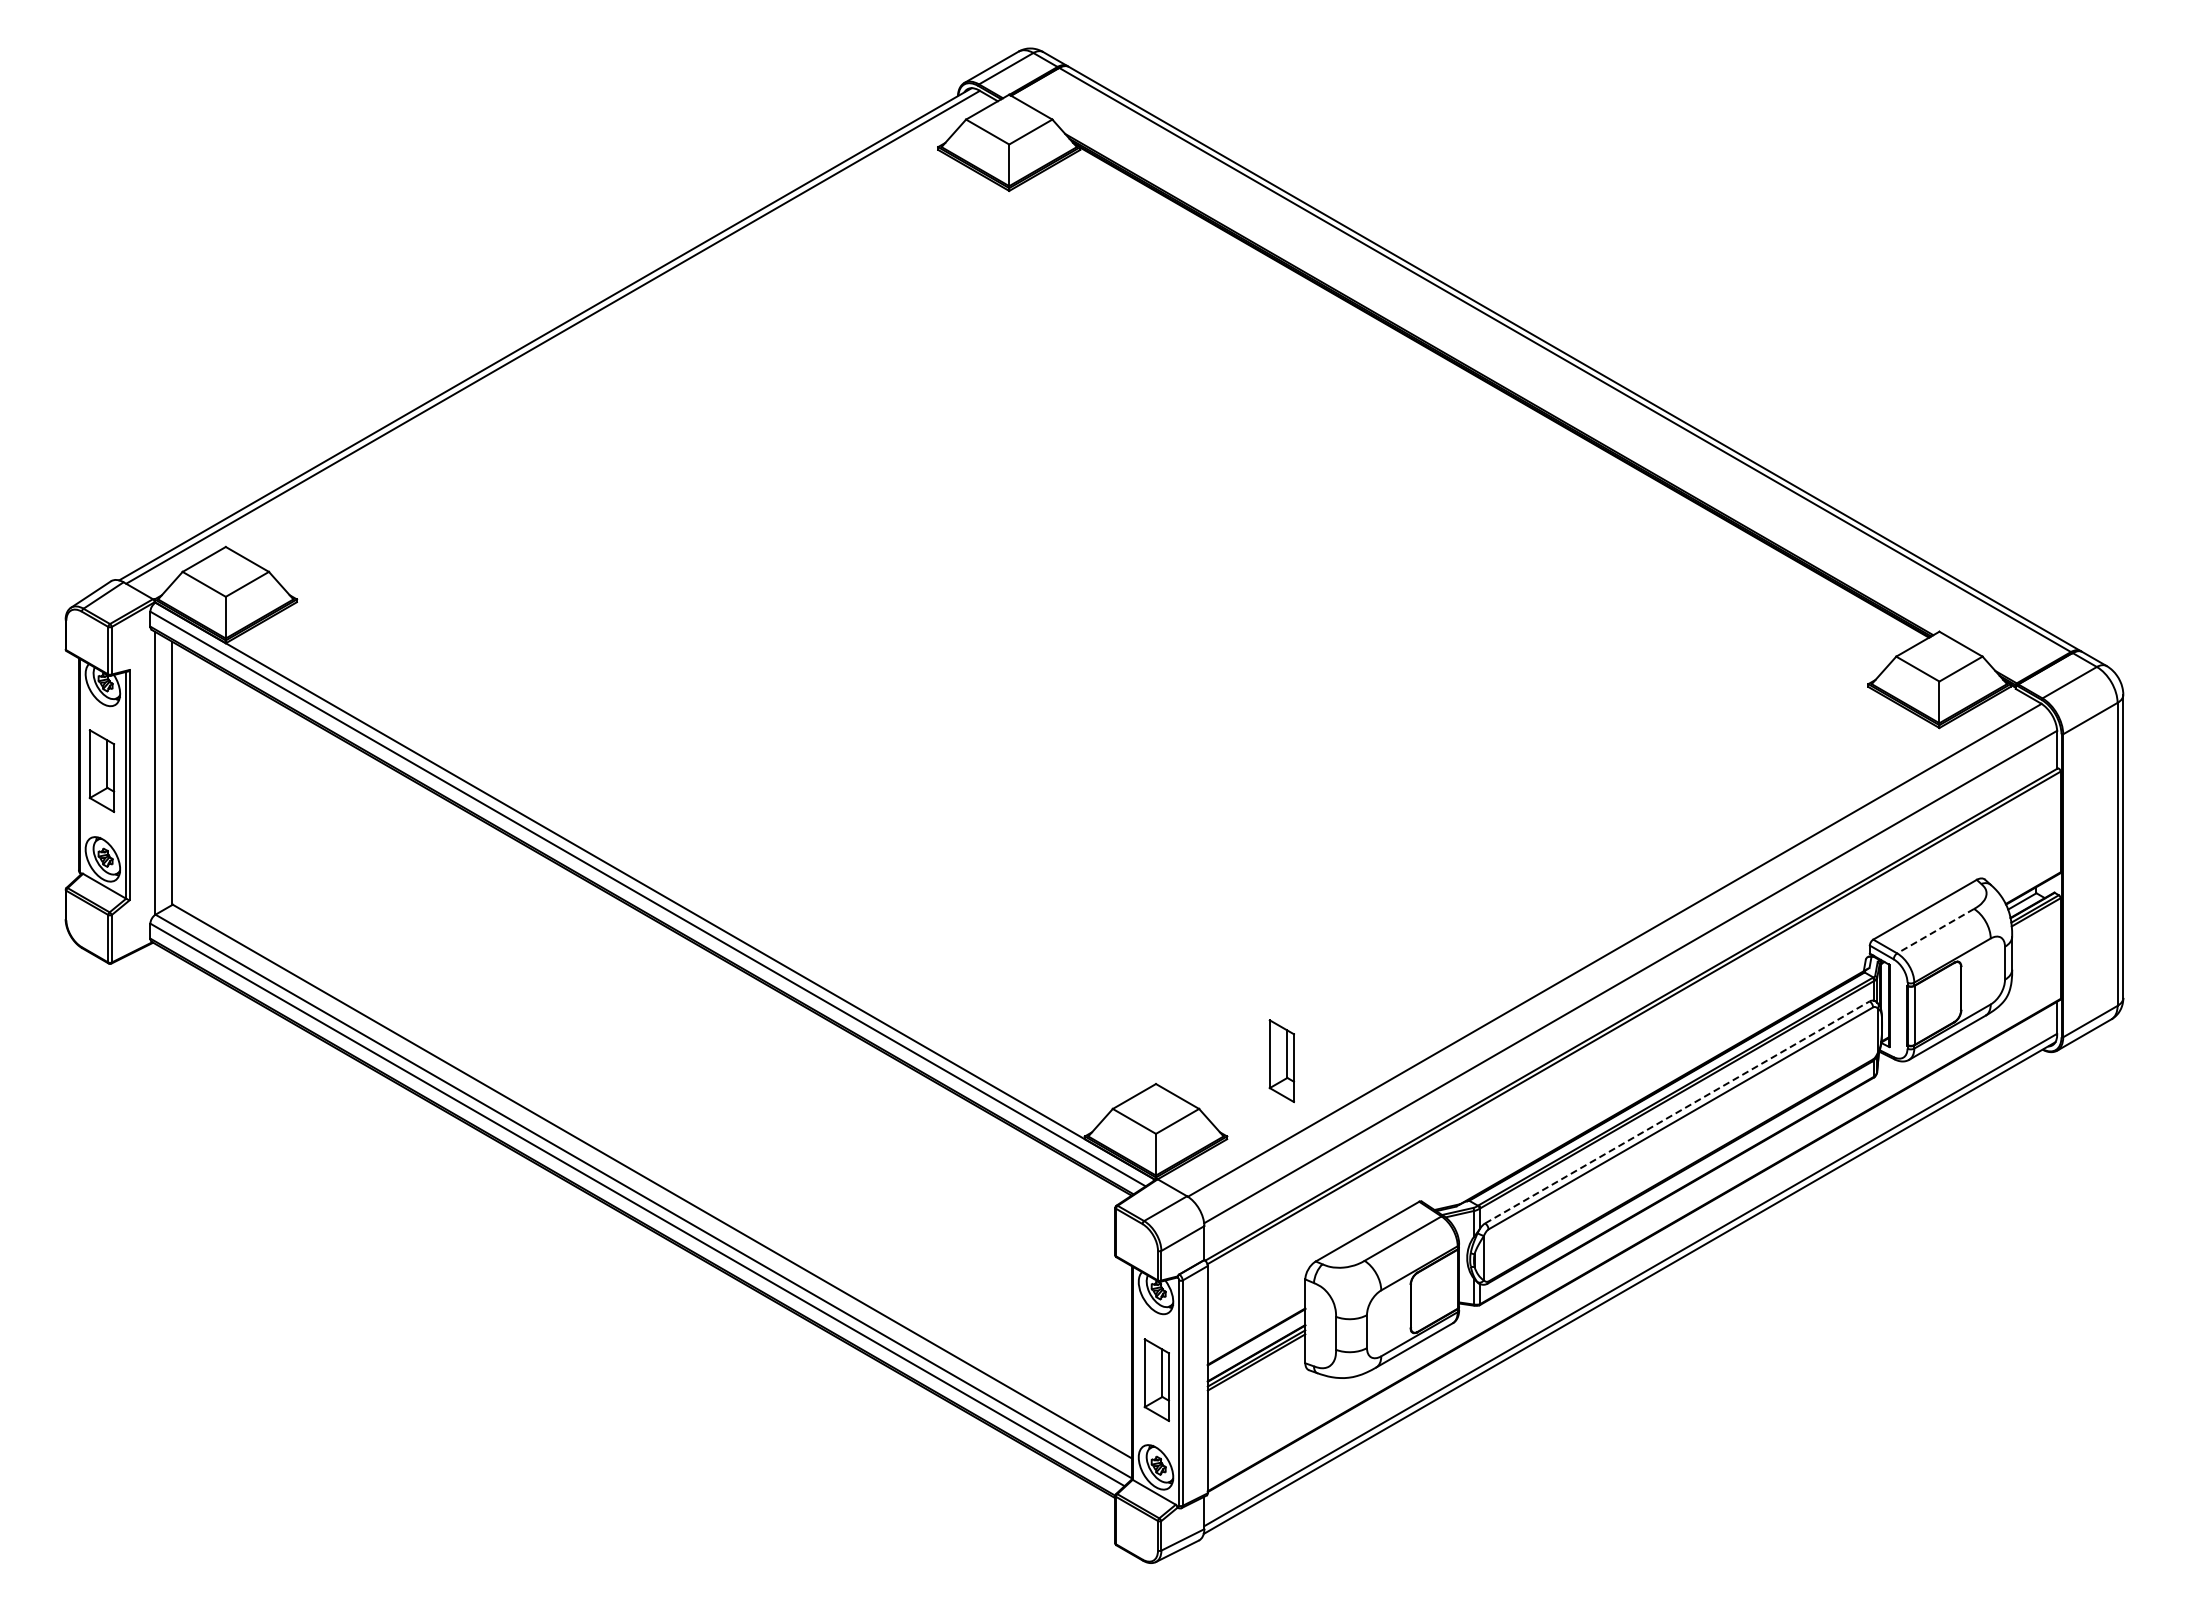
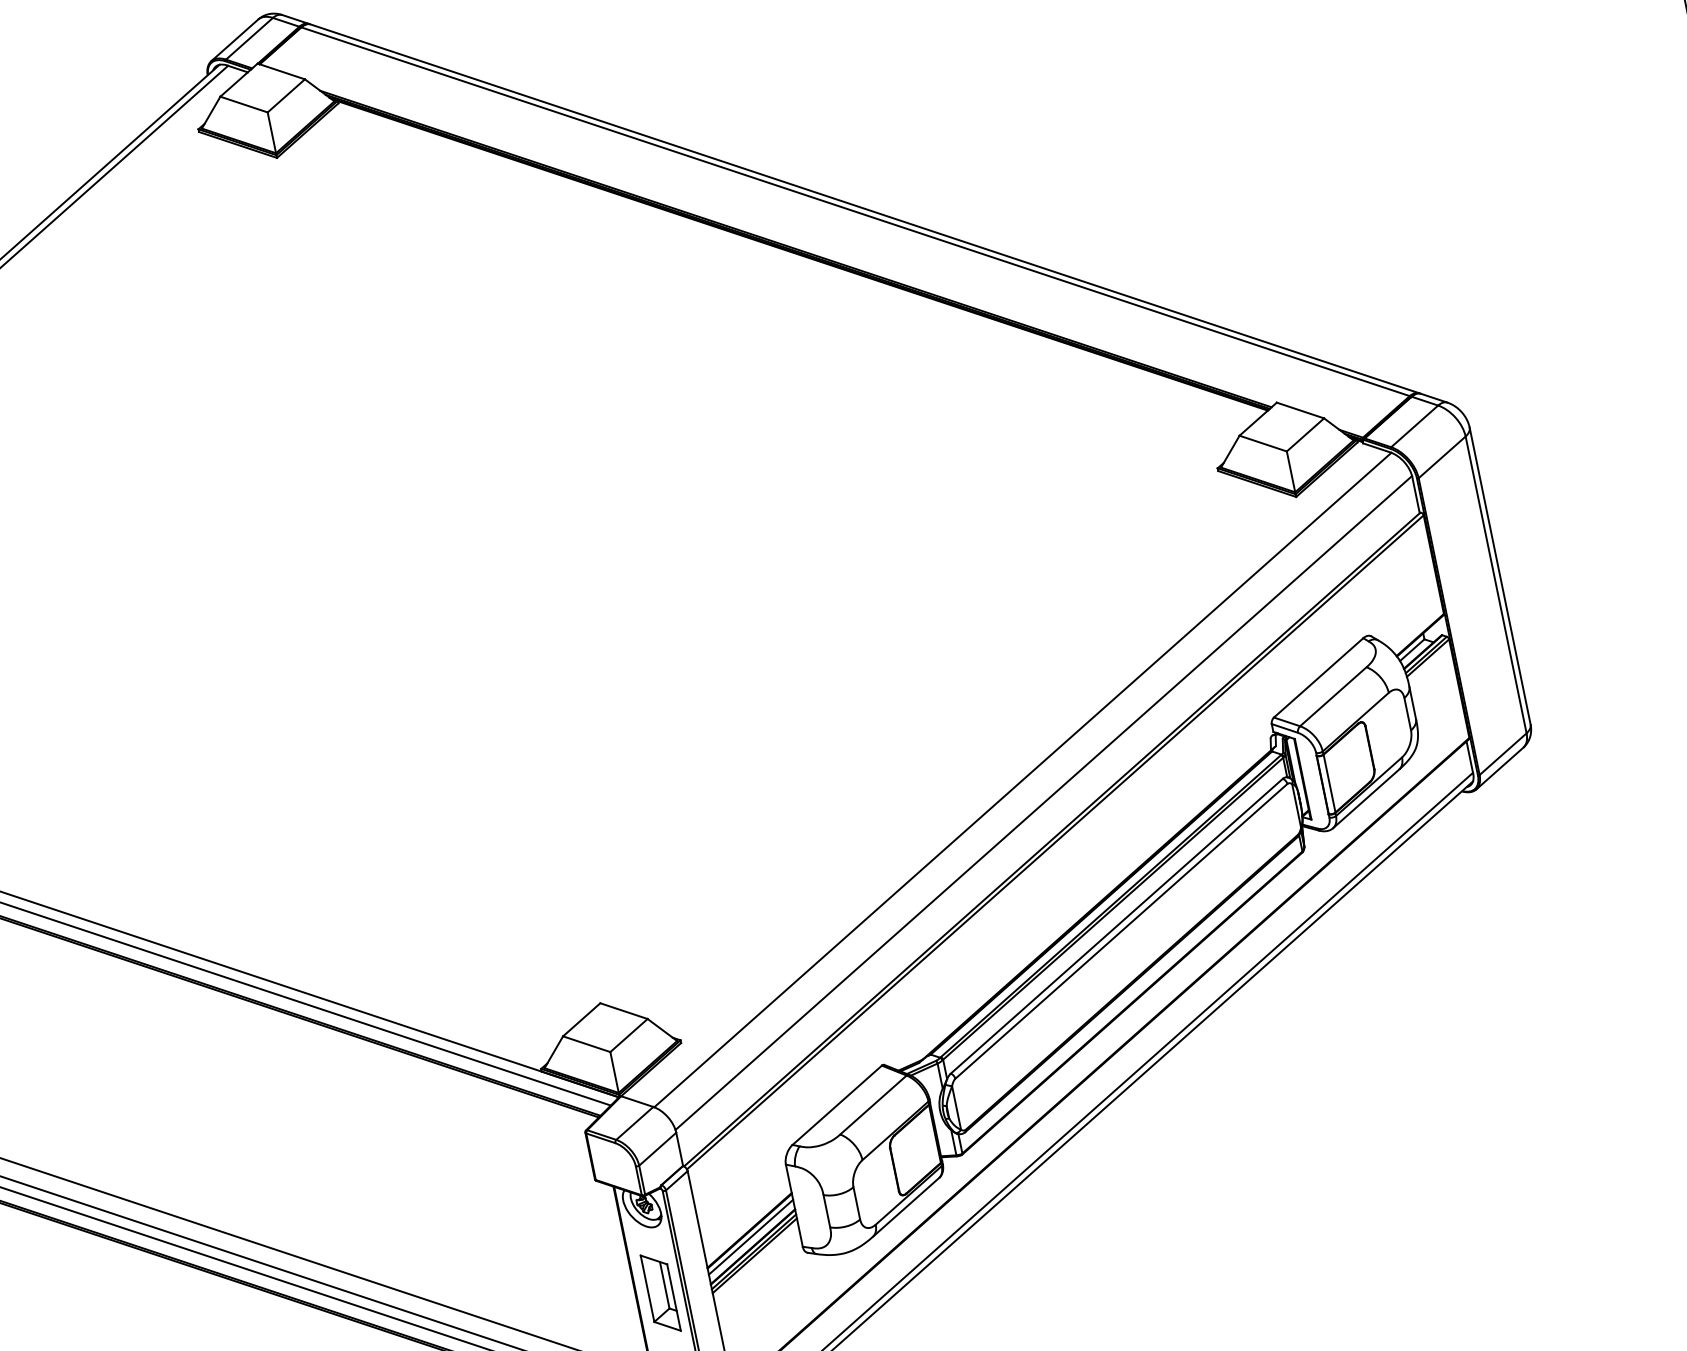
line: (1935, 931) -> (1333, 697), dashed -> solid
part: (1281, 1061) -> (718, 955), removed
line: (1677, 1112) -> (1116, 926), dashed -> solid
line: (1256, 1343) -> (750, 1237), added

